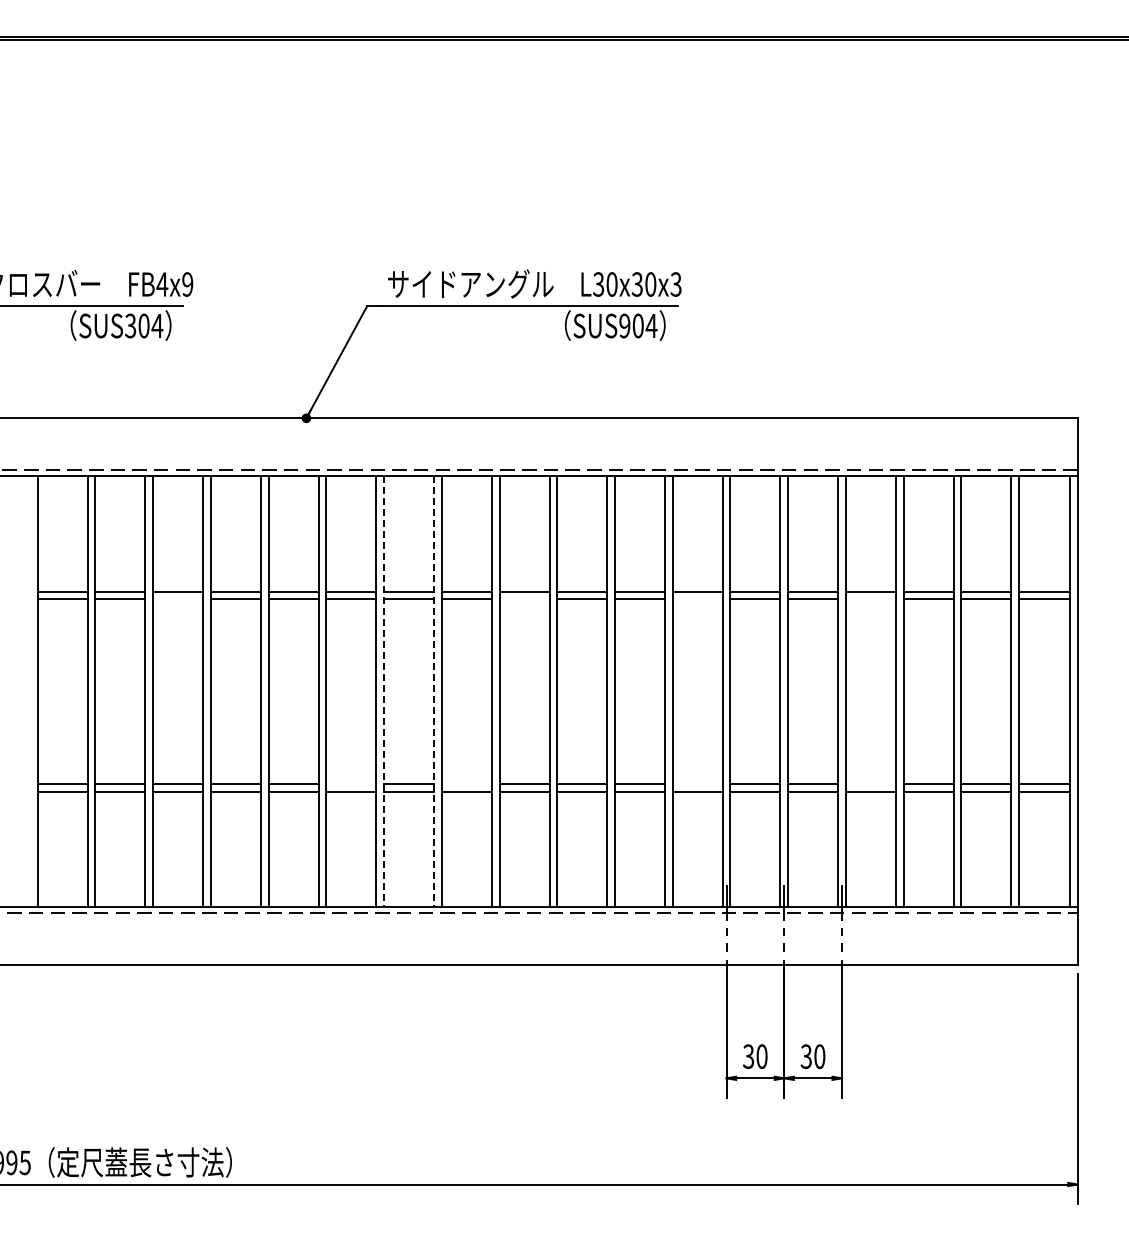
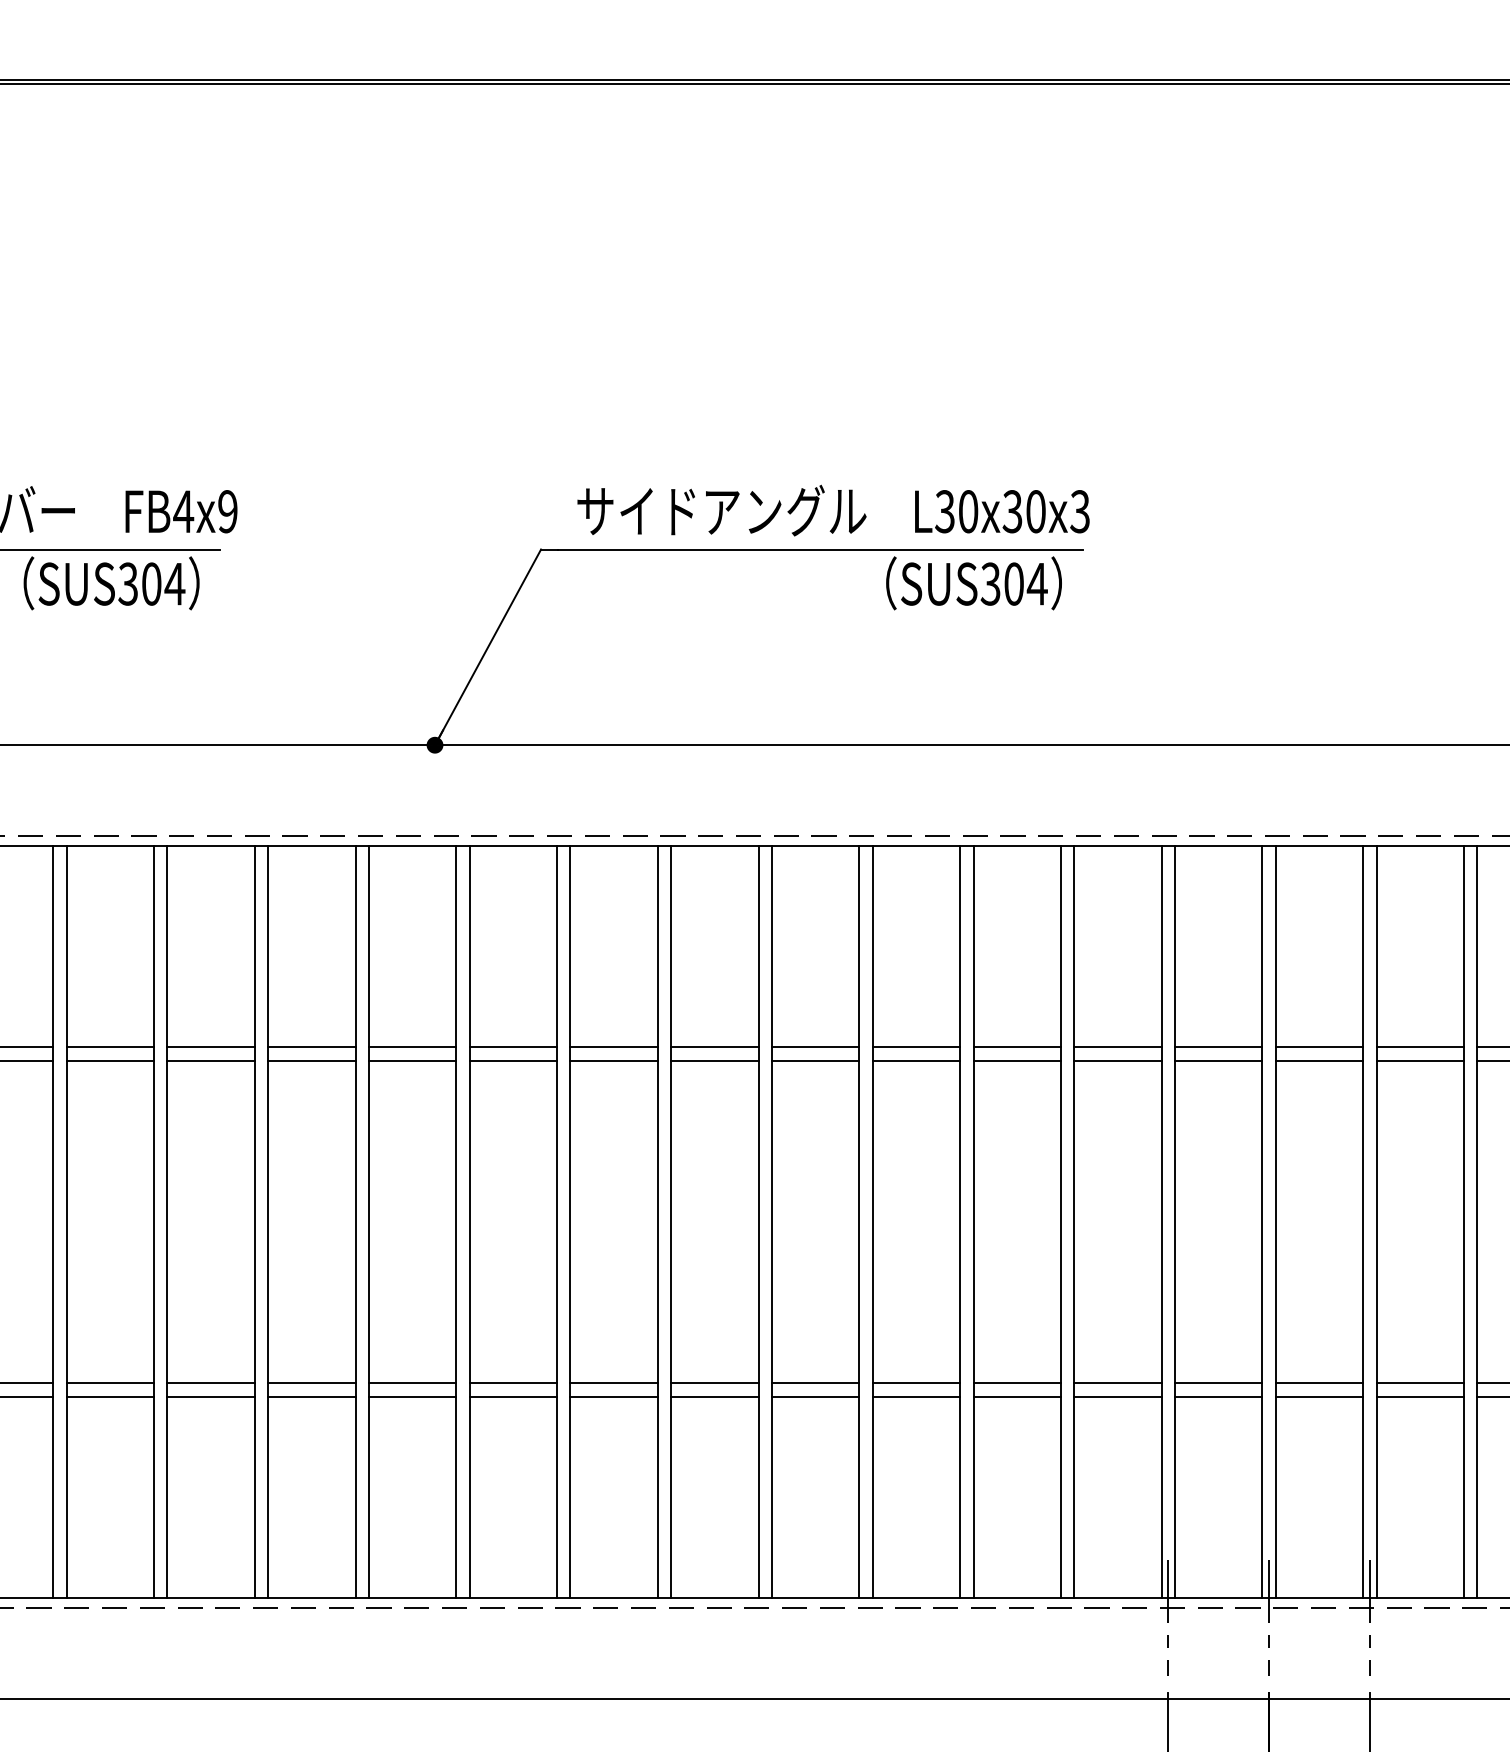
text: (624, 326) -> (990, 584), SUS904 -> SUS304
line: (178, 599) -> (211, 1061), added
line: (524, 599) -> (815, 1061), added
line: (697, 599) -> (1117, 1061), added
line: (870, 599) -> (1419, 1061), added
line: (384, 691) -> (571, 1221), dashed -> solid
line: (434, 691) -> (658, 1221), dashed -> solid
line: (351, 783) -> (513, 1382), added
line: (466, 783) -> (714, 1382), added
line: (697, 783) -> (1117, 1382), added
line: (870, 783) -> (1419, 1382), added

